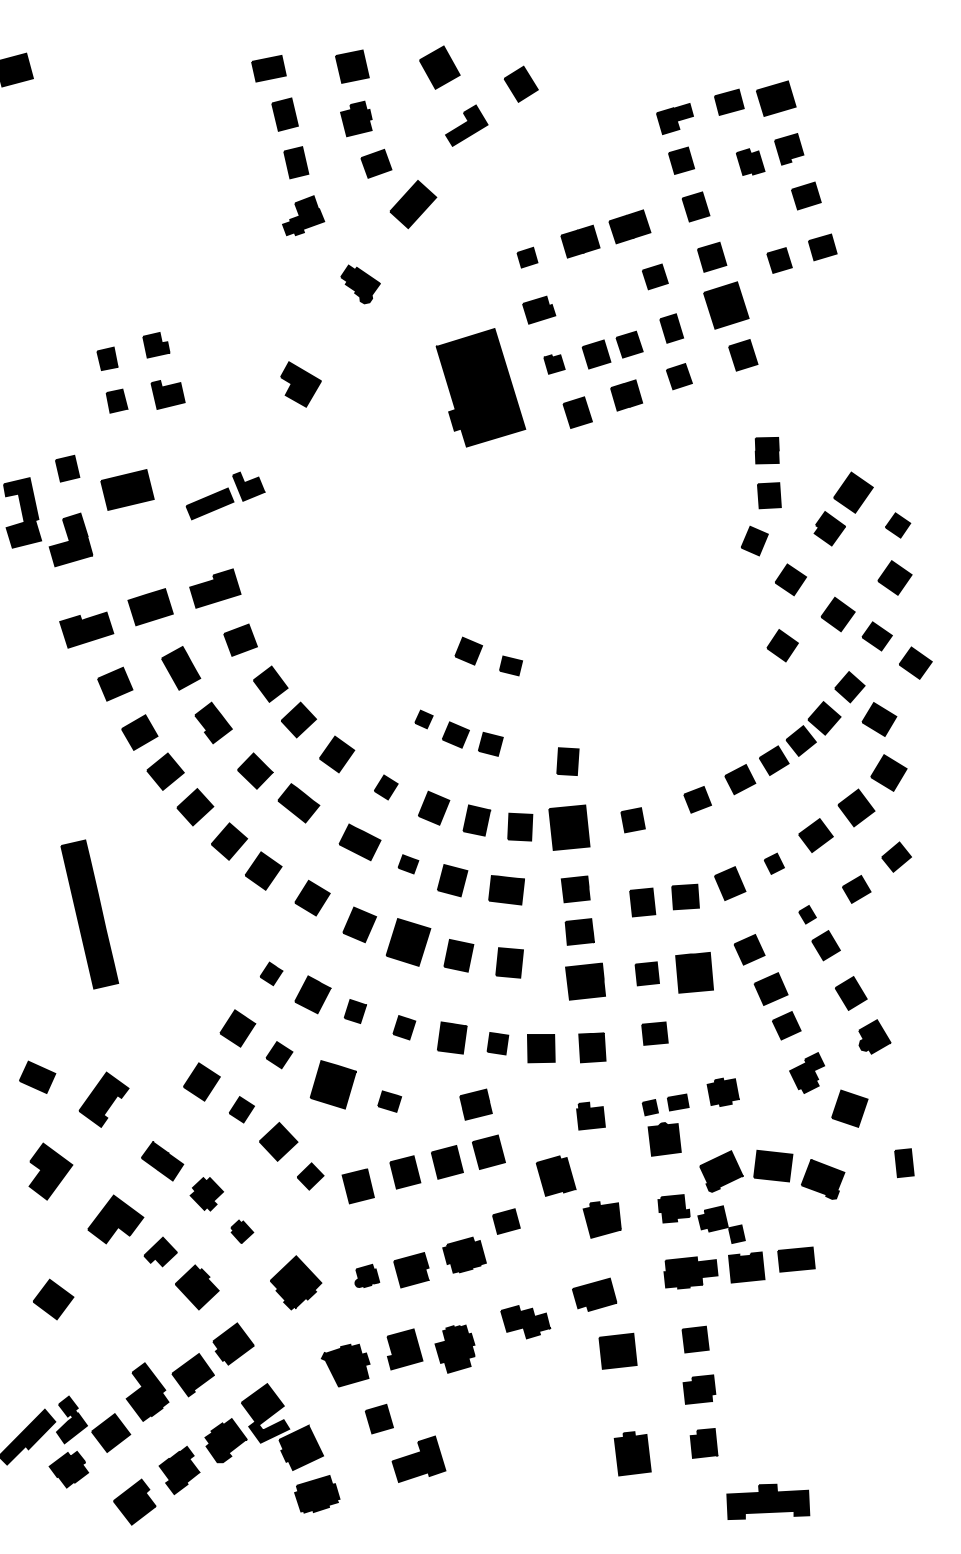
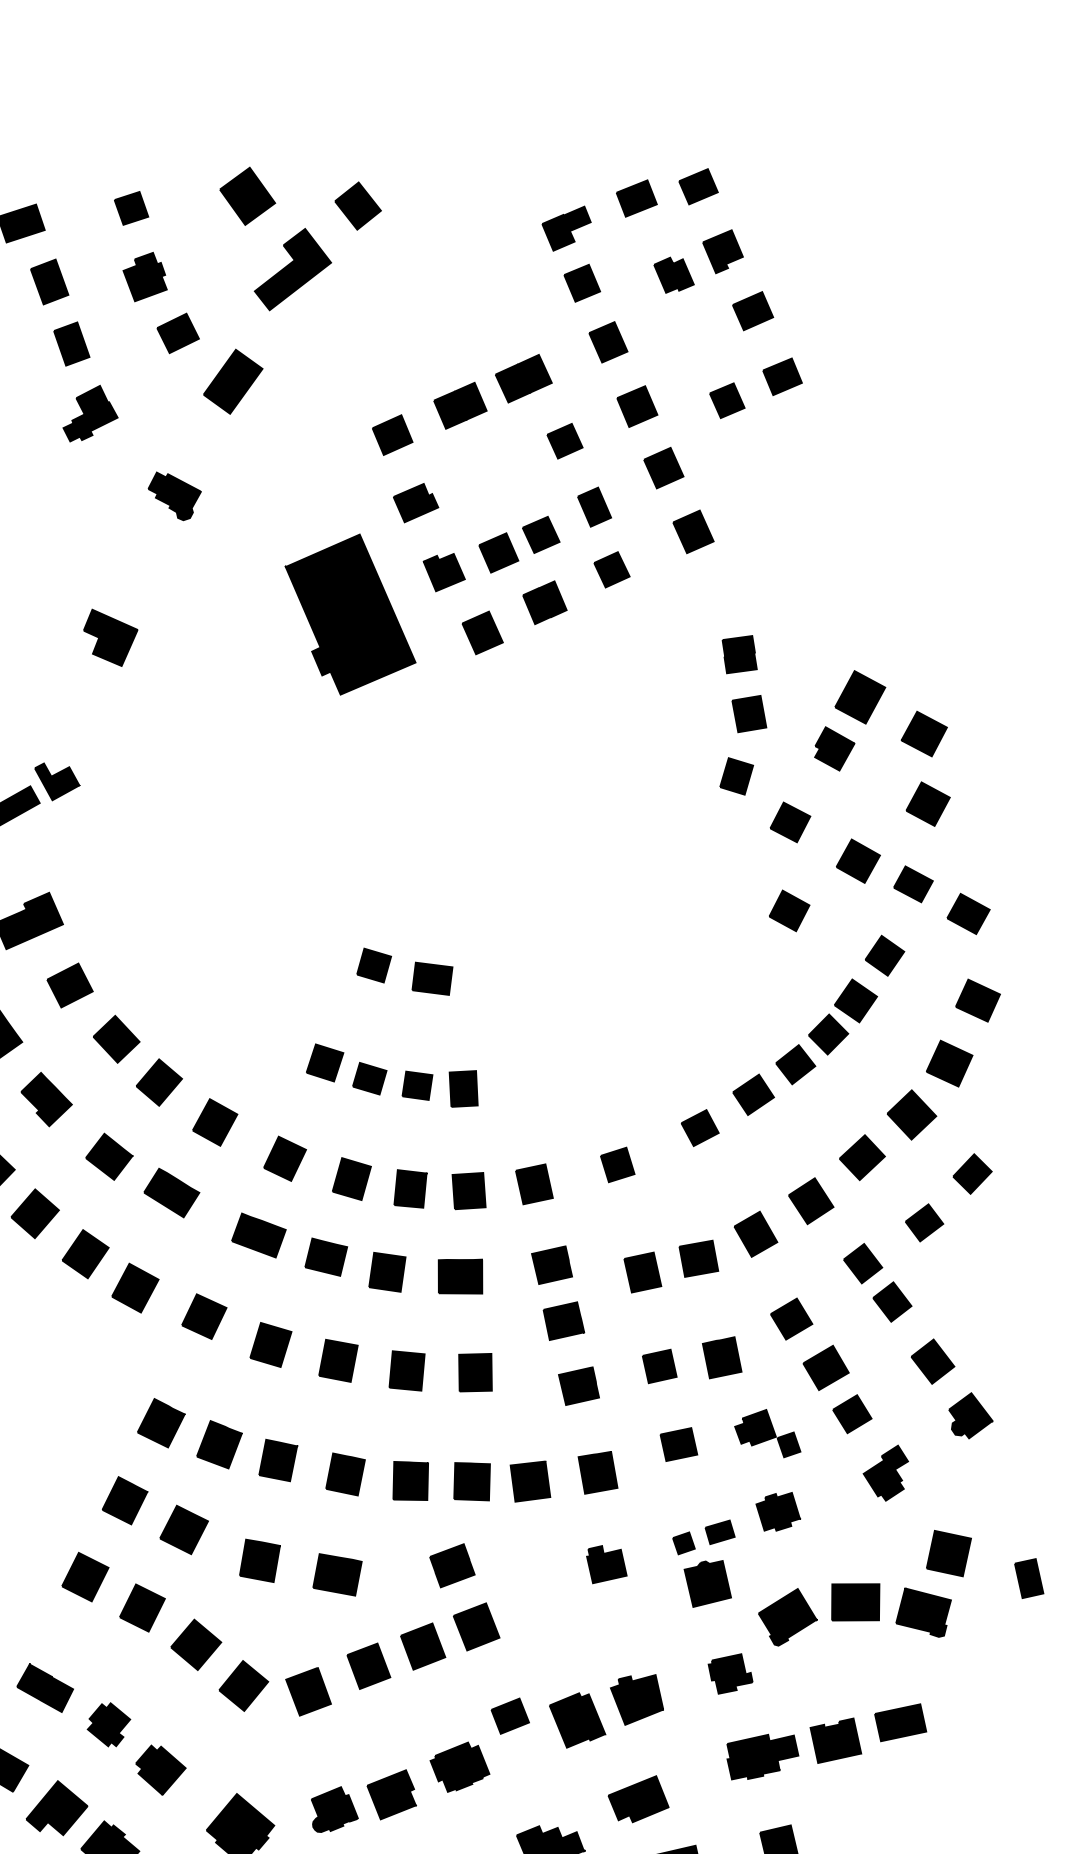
part: (351, 66) -> (130, 208), size x0.71
part: (776, 98) -> (698, 186), size x0.71
part: (466, 125) -> (291, 268), size x1.43
part: (527, 257) -> (392, 434), size x1.43
part: (726, 304) -> (663, 467), size x0.62
part: (554, 364) -> (444, 572), size x1.43
part: (897, 525) -> (923, 734), size x1.43
part: (510, 665) -> (431, 978), size x1.43
part: (423, 719) -> (324, 1063), size x1.67
part: (879, 719) -> (978, 1000), moved
part: (567, 761) -> (463, 1088), moved
part: (386, 787) -> (285, 1158), size x1.43
part: (569, 827) -> (534, 1184), size x0.62
part: (774, 863) -> (811, 1200), size x1.67
part: (408, 864) -> (326, 1257), size x1.67
part: (807, 914) -> (863, 1263), size x1.67
part: (408, 942) -> (338, 1360), size x0.71
part: (694, 972) -> (722, 1357), size x0.71
part: (271, 973) -> (161, 1422), size x1.67
part: (585, 981) -> (578, 1385), size x0.71
part: (355, 1011) -> (278, 1460), size x1.43
part: (404, 1027) -> (345, 1474), size x1.43
part: (497, 1043) -> (471, 1481), size x1.43
part: (279, 1054) -> (184, 1528), size x1.43
part: (332, 1084) -> (259, 1560), size x0.71
part: (389, 1101) -> (337, 1574), size x1.67
part: (849, 1108) -> (948, 1553), moved
part: (241, 1109) -> (142, 1607), size x1.43
part: (555, 1175) -> (576, 1719), moved
part: (310, 1176) -> (243, 1685), size x1.43
part: (721, 1224) -> (767, 1434), moved
part: (242, 1231) -> (161, 1769), size x1.67
part: (160, 1251) -> (56, 1808), size x1.43
part: (367, 1275) -> (334, 1808), size x1.43

